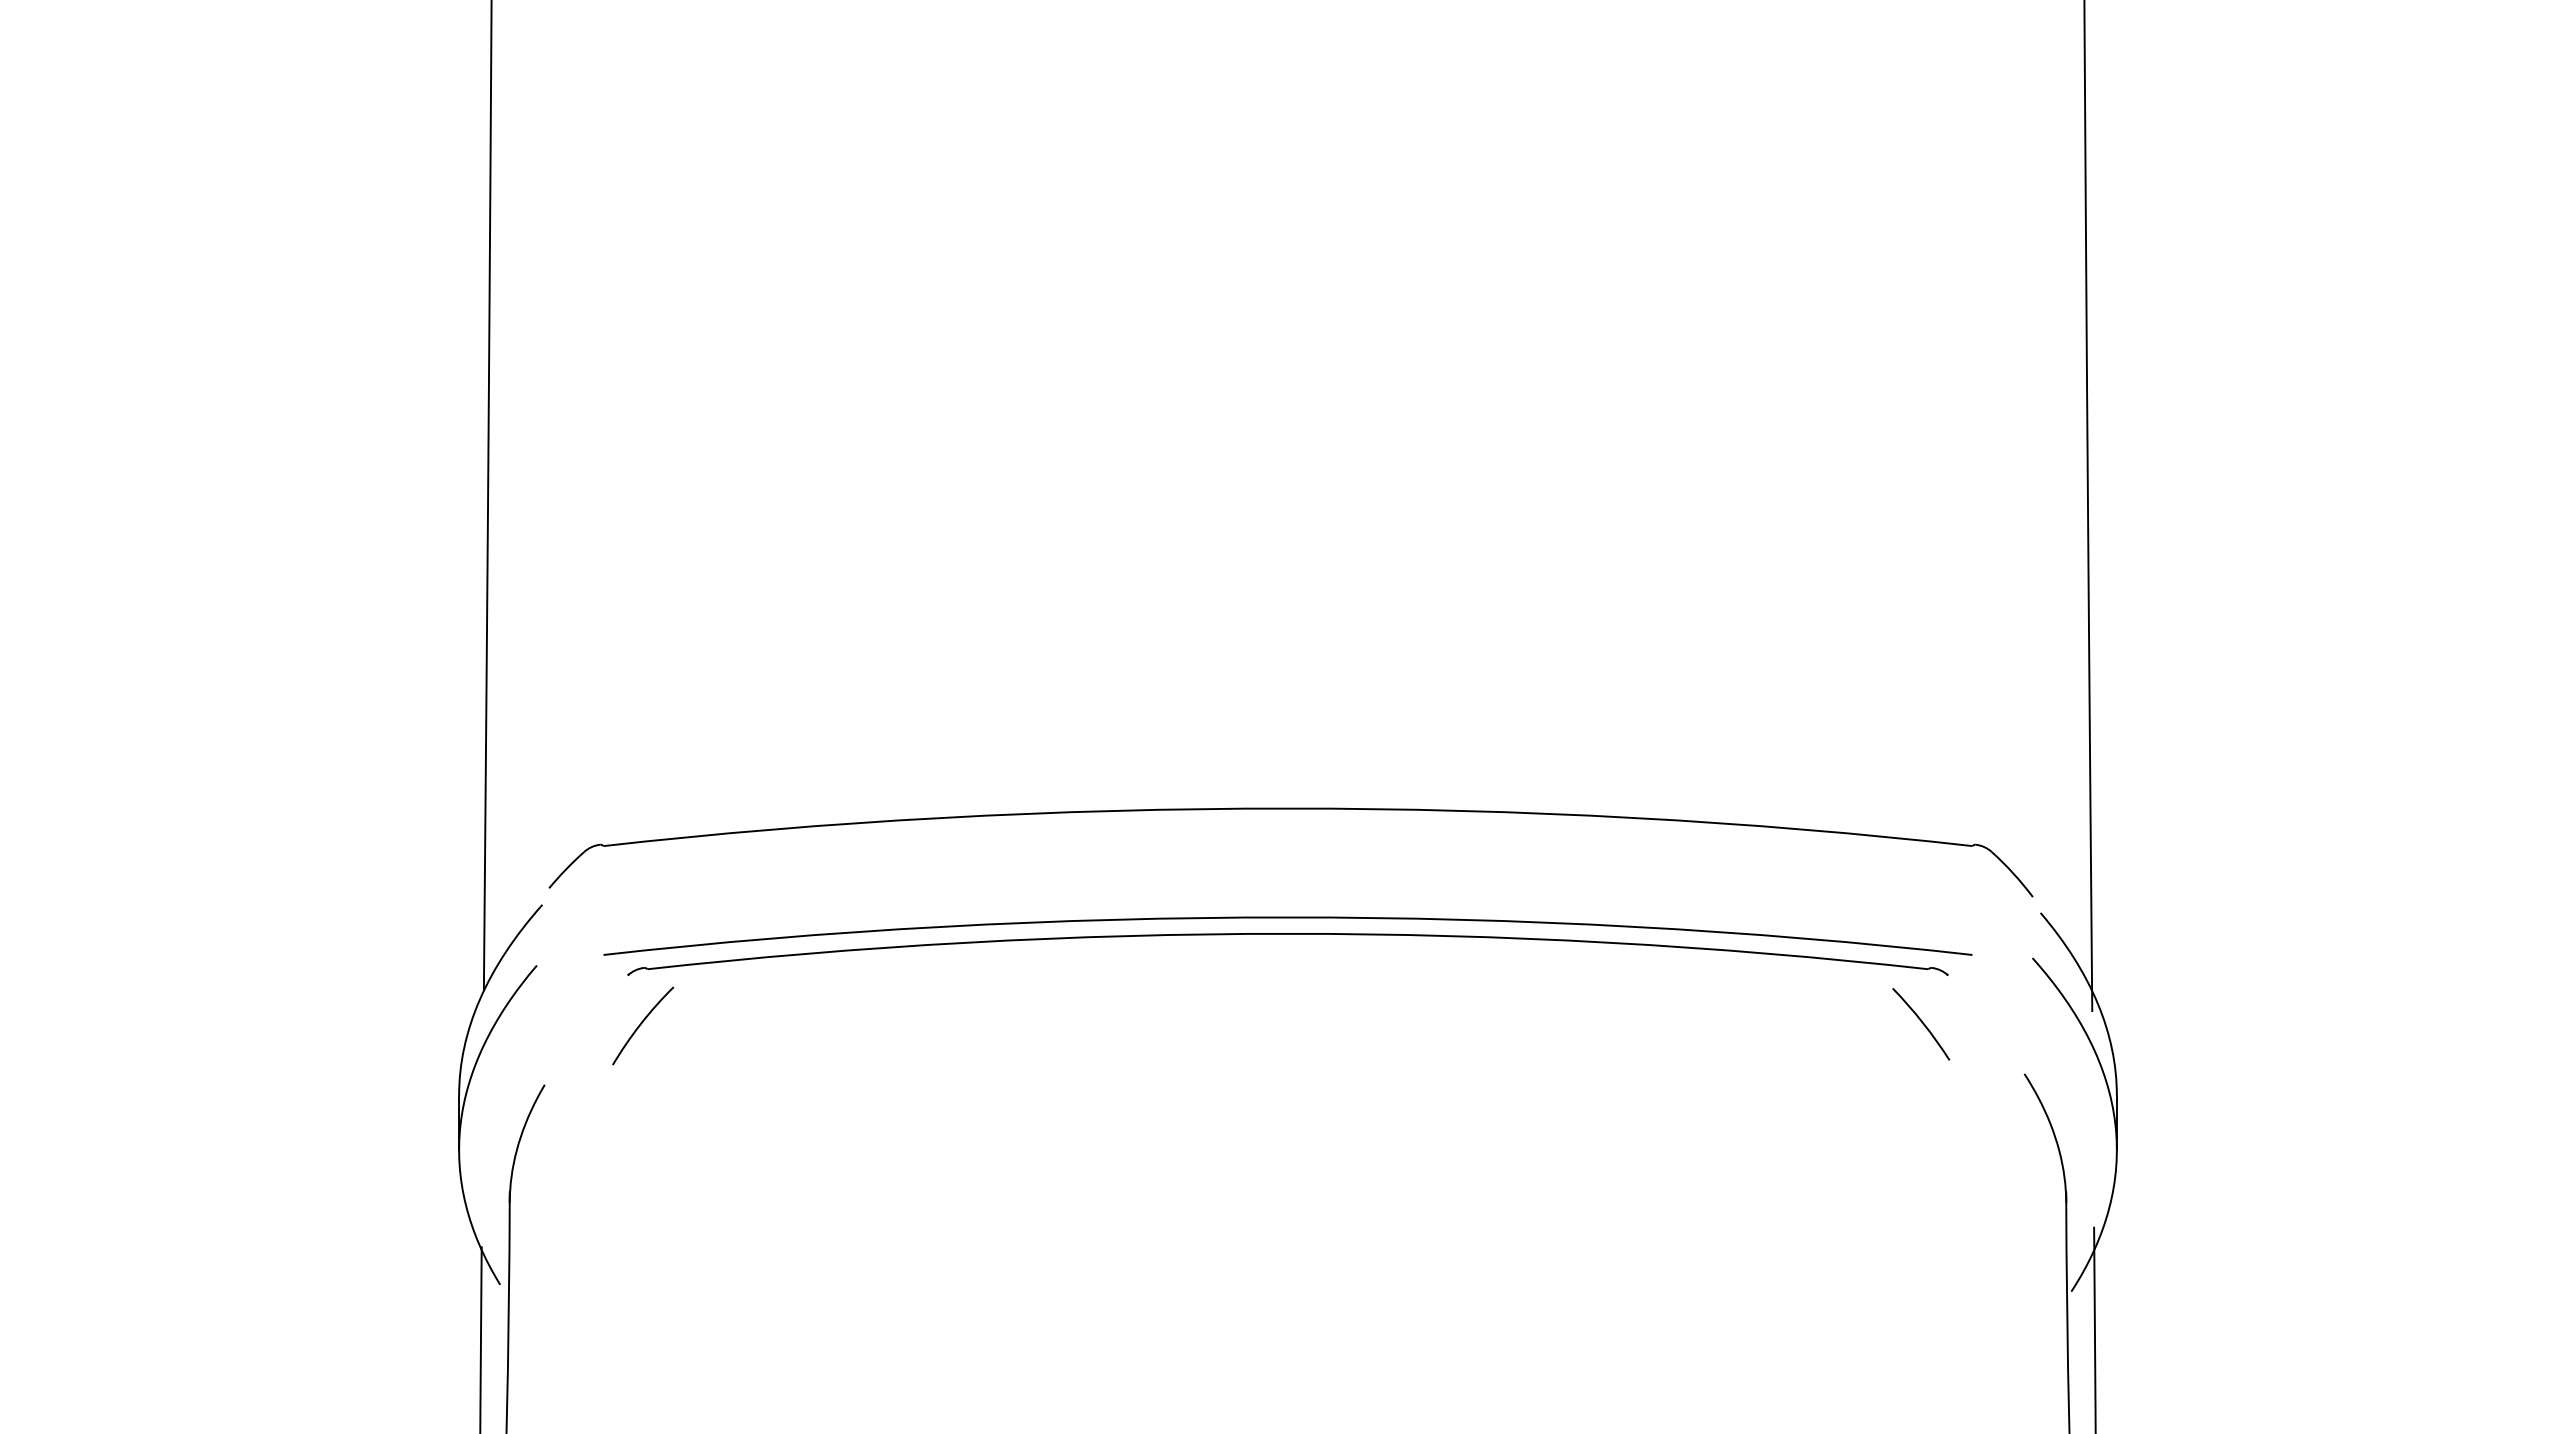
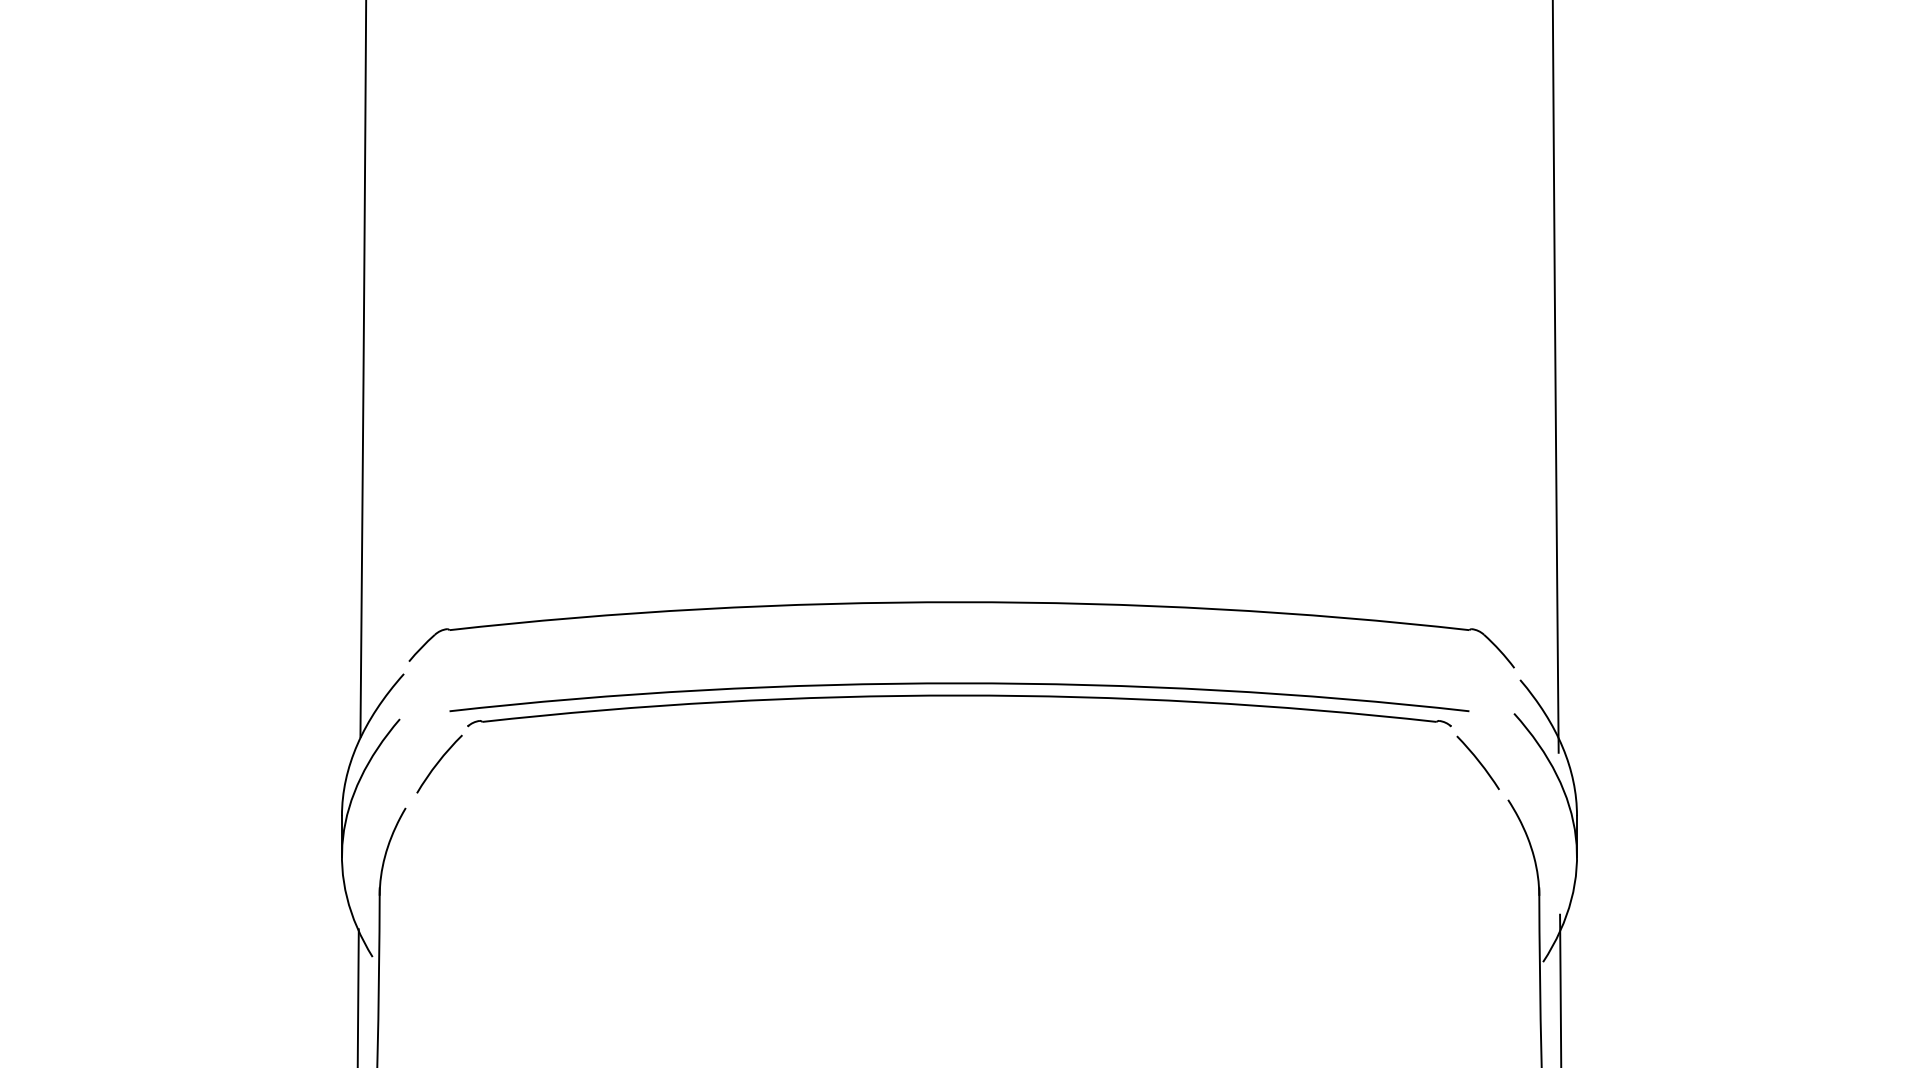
arc: (642, 1023) -> (439, 762), moved
arc: (1922, 1024) -> (1479, 763), moved

